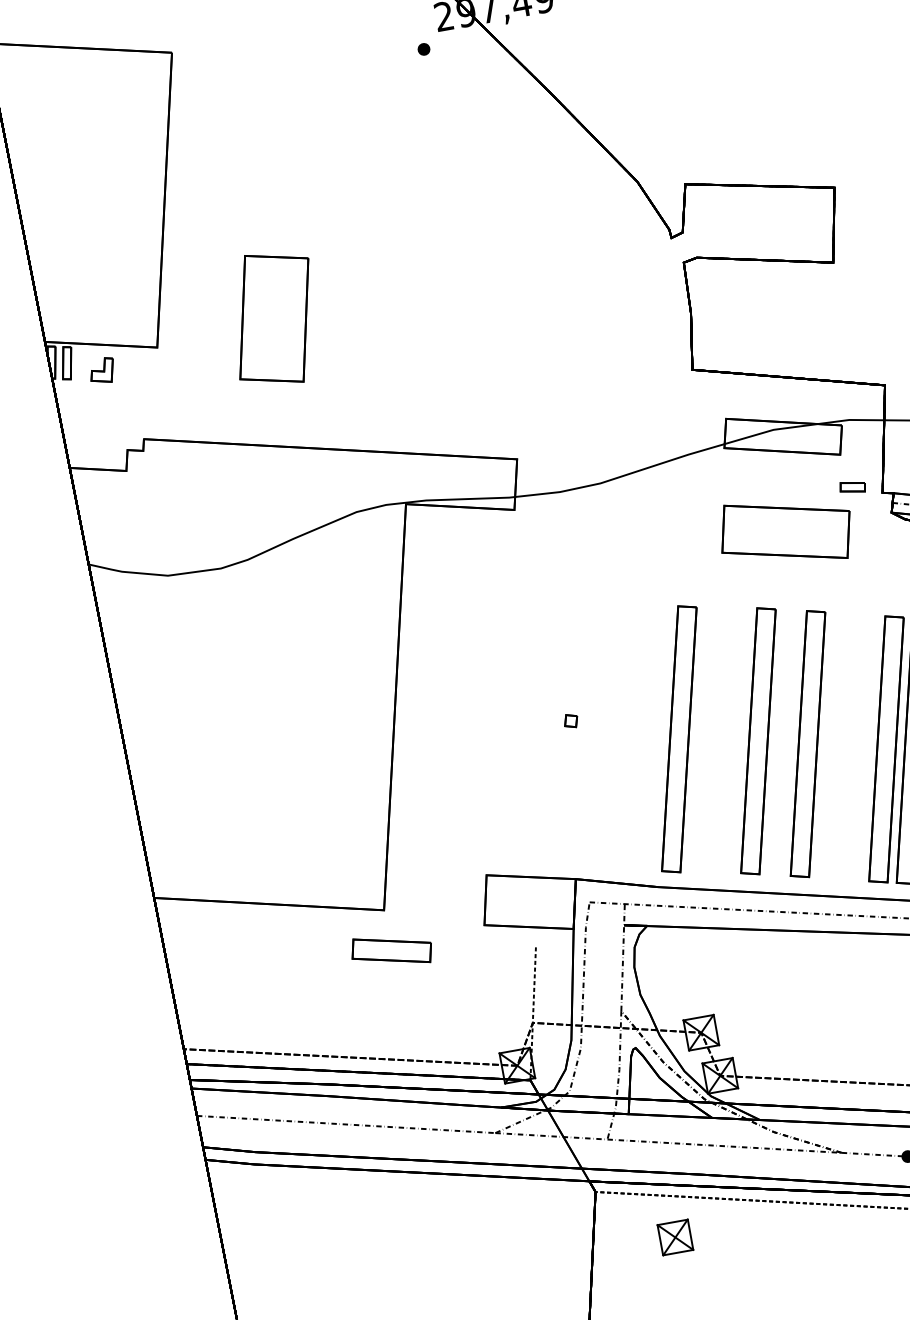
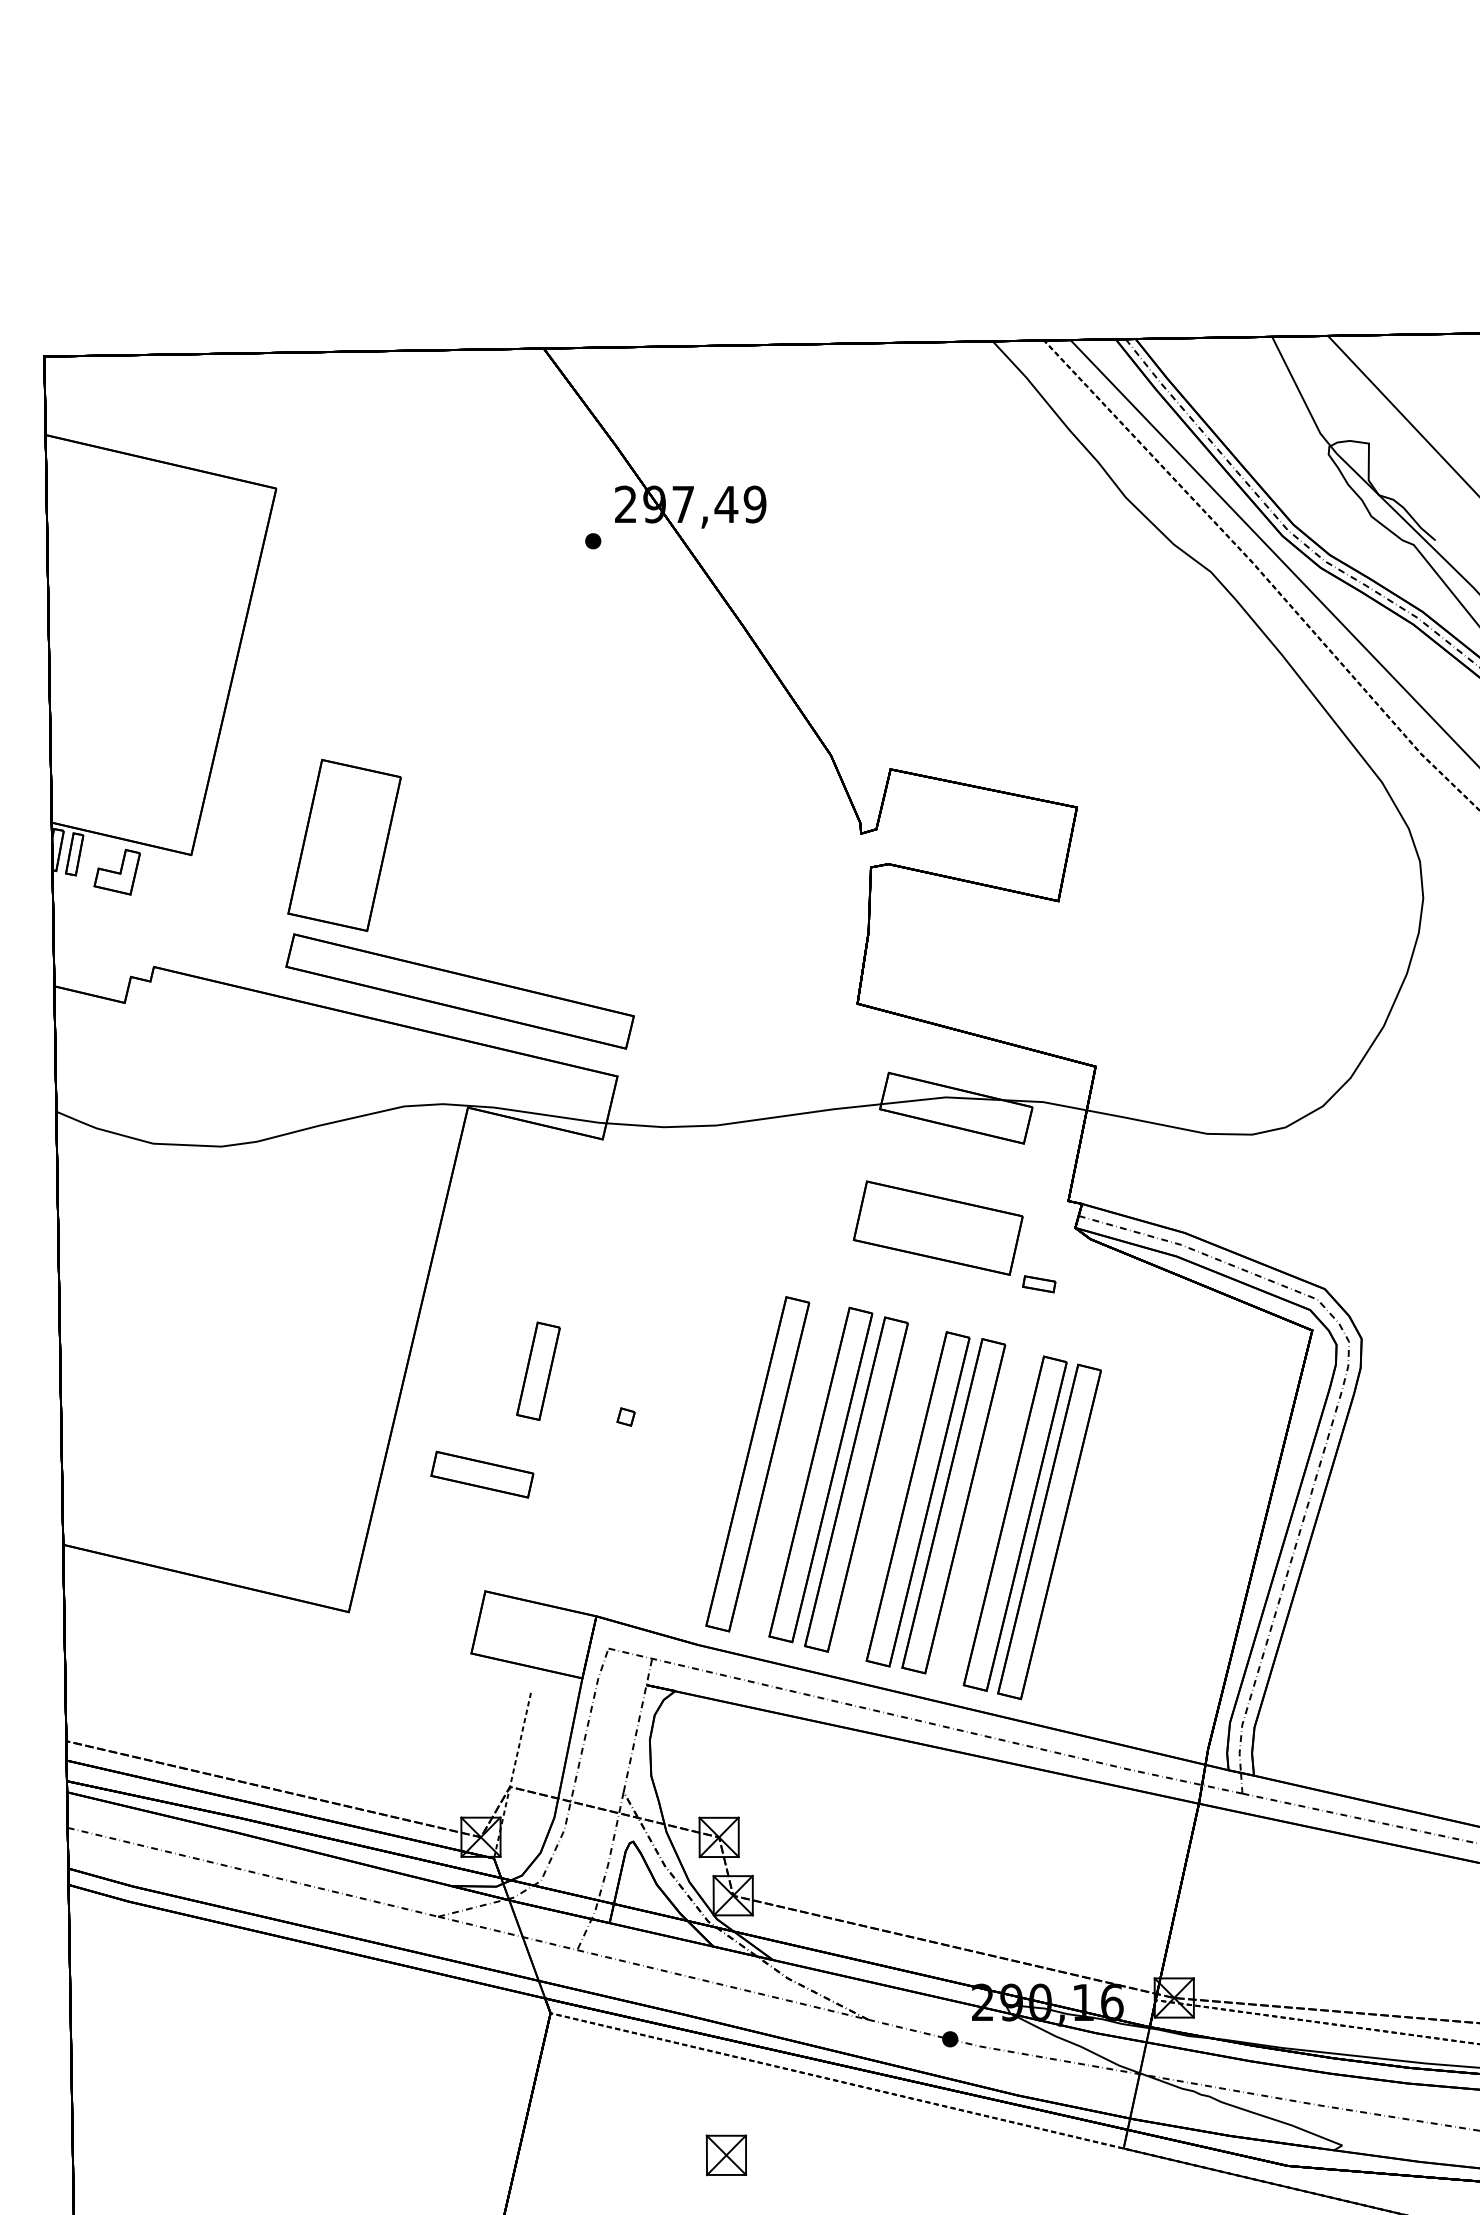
part: (101, 370) -> (116, 871), size x1.43
part: (383, 415) -> (459, 991), added
part: (853, 487) -> (1039, 1284), moved
part: (496, 697) -> (538, 1370), added
part: (729, 738) -> (820, 1474), added
part: (836, 744) -> (953, 1506), added
part: (391, 950) -> (482, 1474), moved
part: (675, 1237) -> (726, 2155), moved

